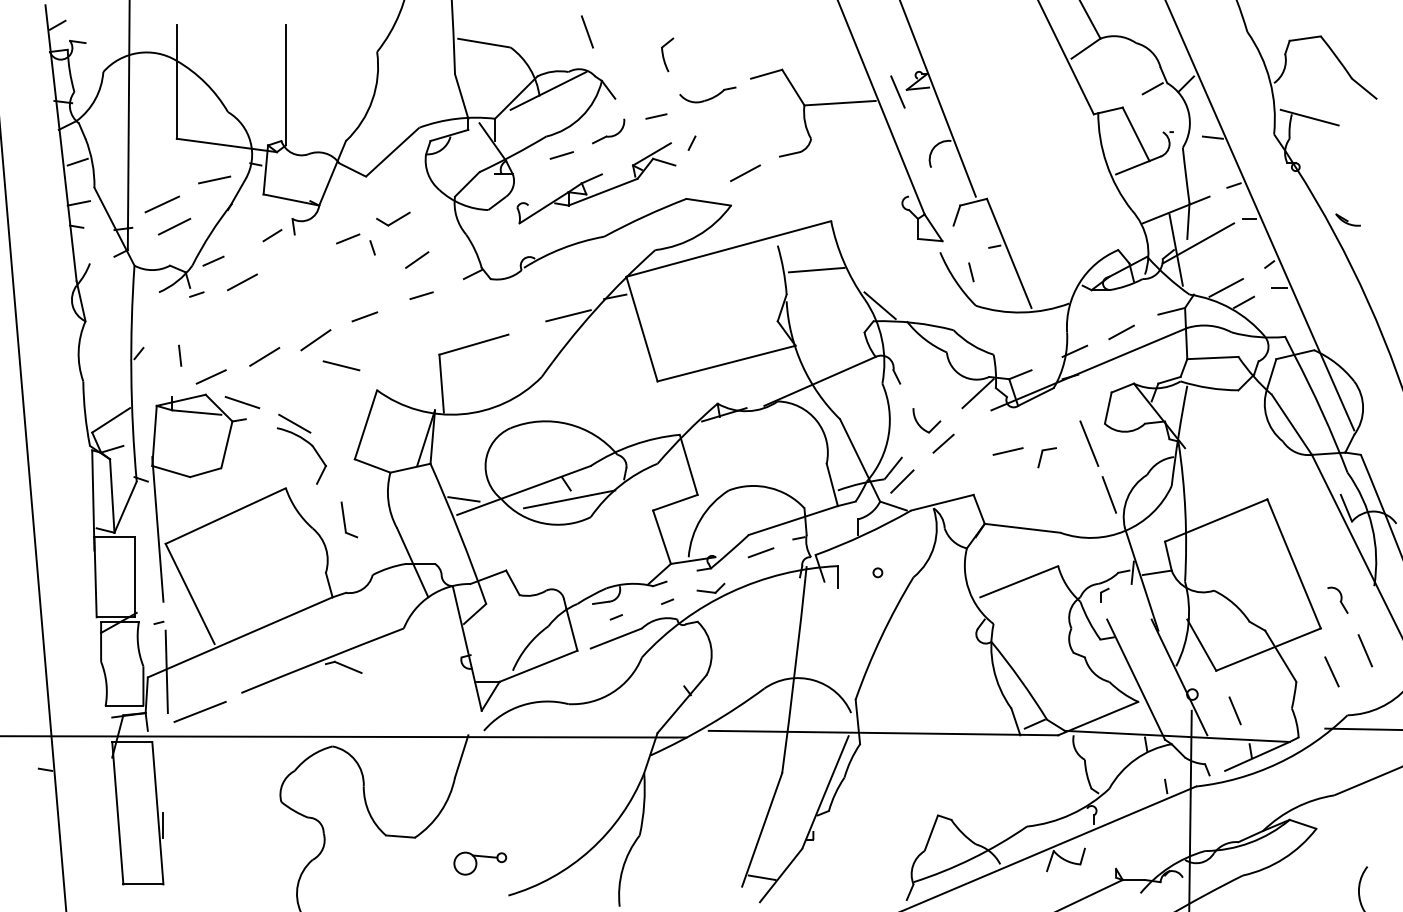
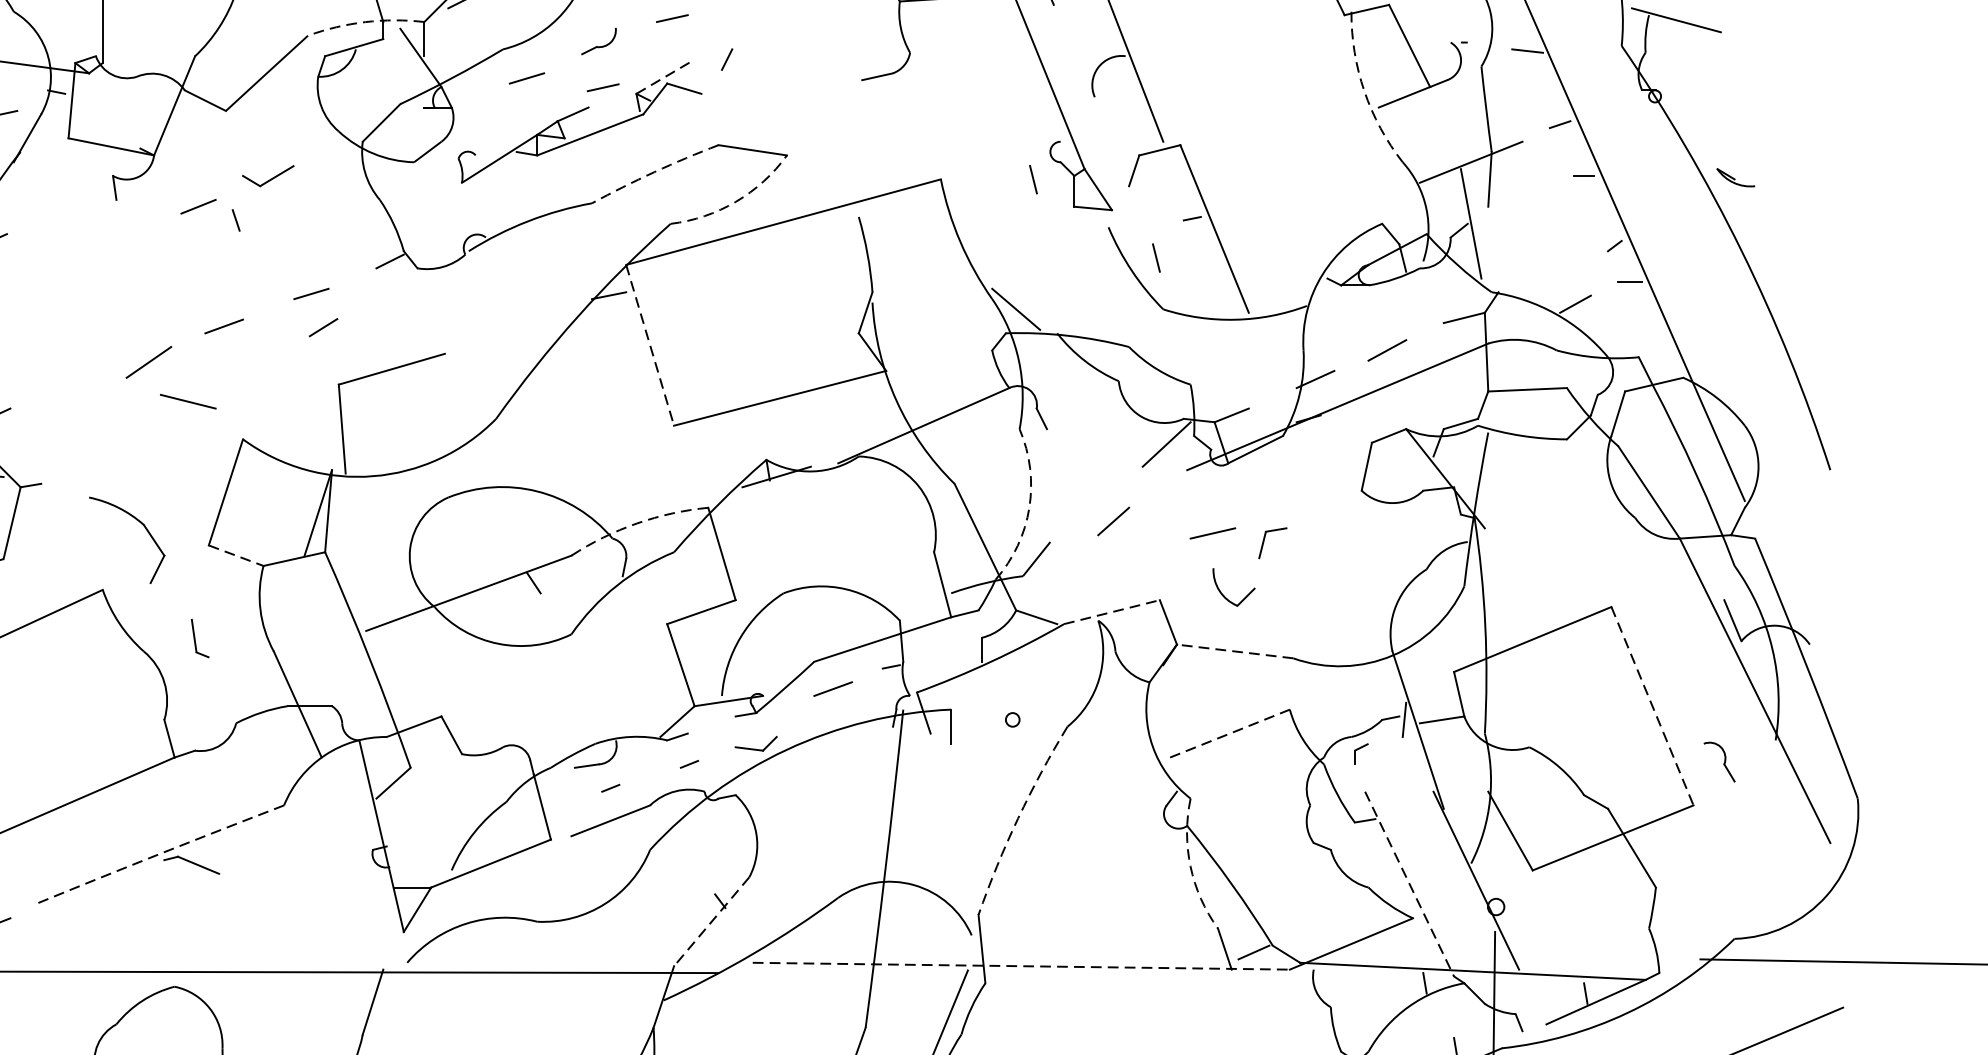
arc: (456, 118) -> (365, 21), solid -> dashed
part: (608, 131) -> (598, 41), size x0.7
line: (652, 154) -> (666, 76), solid -> dashed
line: (611, 161) -> (603, 87), added
arc: (1106, 163) -> (1364, 90), solid -> dashed
line: (745, 173) -> (809, 106), removed
arc: (644, 216) -> (654, 172), solid -> dashed
line: (891, 221) -> (1033, 179), added
line: (272, 235) -> (323, 327), moved
arc: (697, 235) -> (735, 201), solid -> dashed
line: (1198, 243) -> (1505, 213), removed
line: (417, 259) -> (305, 238), removed
line: (816, 269) -> (918, 253), removed
line: (242, 282) -> (36, 273), removed
line: (1225, 287) -> (1546, 281), removed
line: (568, 315) -> (537, 324), removed
line: (641, 329) -> (649, 345), solid -> dashed
line: (264, 356) -> (69, 387), removed
line: (242, 402) -> (36, 458), removed
line: (294, 423) -> (116, 490), removed
part: (920, 425) -> (1224, 594), moved
arc: (888, 434) -> (1029, 507), solid -> dashed
line: (1089, 443) -> (1337, 521), removed
arc: (633, 445) -> (637, 524), solid -> dashed
line: (373, 466) -> (237, 556), solid -> dashed
line: (902, 481) -> (1050, 579), removed
line: (1109, 494) -> (1368, 599), removed
line: (463, 499) -> (375, 607), removed
line: (569, 499) -> (538, 607), removed
line: (942, 502) -> (1112, 611), solid -> dashed
part: (348, 519) -> (199, 637), size x0.7
line: (1022, 528) -> (1234, 651), solid -> dashed
line: (1294, 563) -> (1653, 705), solid -> dashed
line: (1019, 581) -> (1230, 733), solid -> dashed
arc: (881, 636) -> (1018, 817), solid -> dashed
line: (1365, 650) -> (1762, 839), removed
arc: (322, 660) -> (159, 854), solid -> dashed
arc: (993, 668) -> (1190, 866), solid -> dashed
line: (1331, 671) -> (1709, 871), removed
line: (1136, 679) -> (1410, 883), solid -> dashed
line: (682, 704) -> (712, 922), solid -> dashed
line: (1234, 710) -> (1560, 931), removed
line: (883, 733) -> (1021, 966), solid -> dashed

